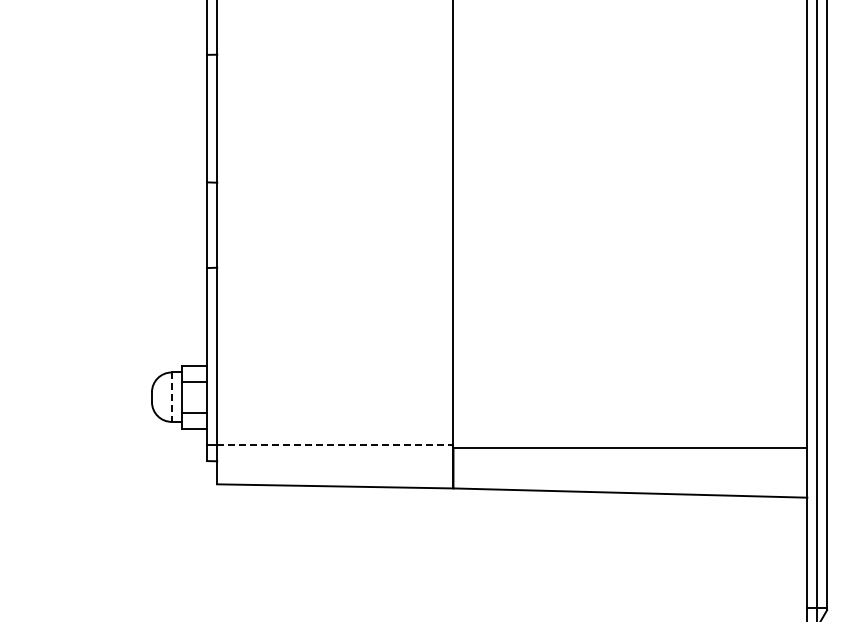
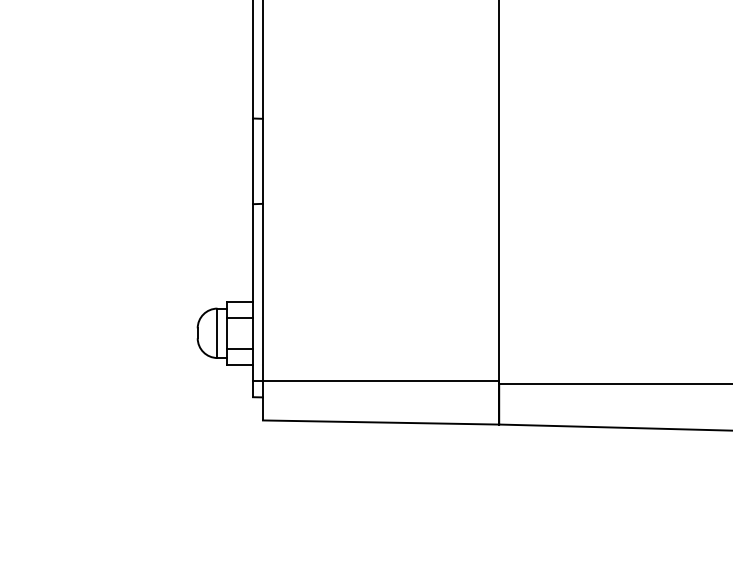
line: (171, 397) -> (217, 333), dashed -> solid
line: (335, 445) -> (381, 381), dashed -> solid

